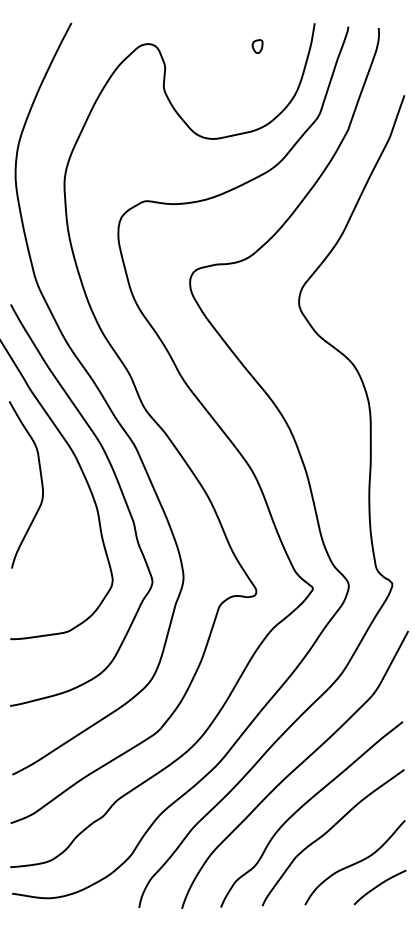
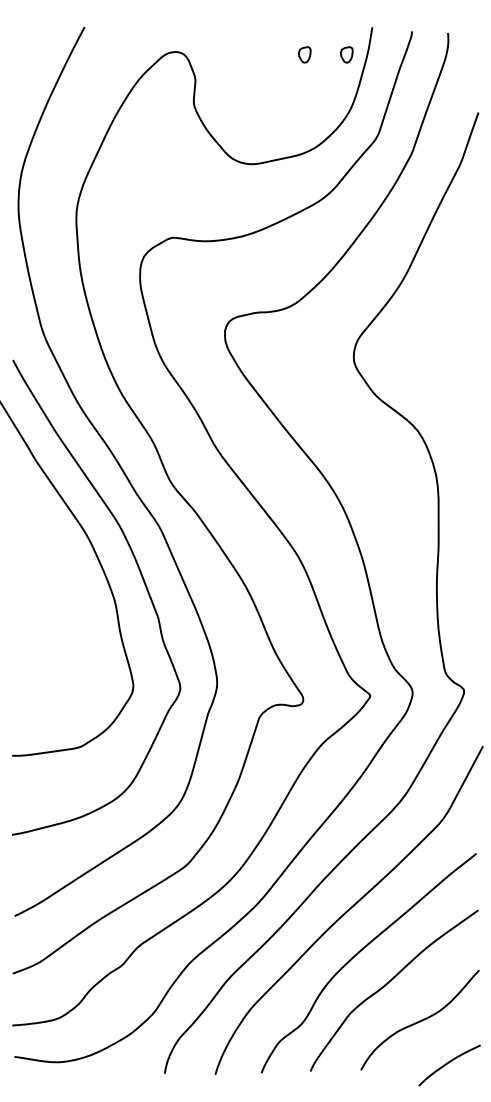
part: (292, 46) -> (346, 54), added
curve: (40, 481) -> (48, 569), removed
curve: (379, 885) -> (449, 1063), moved

